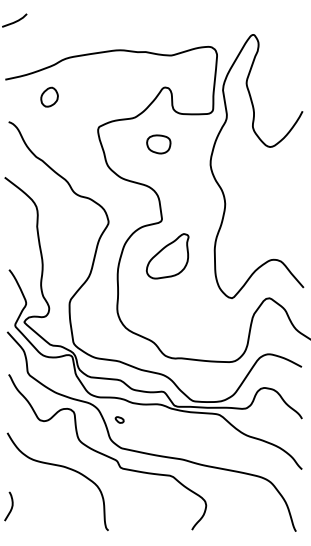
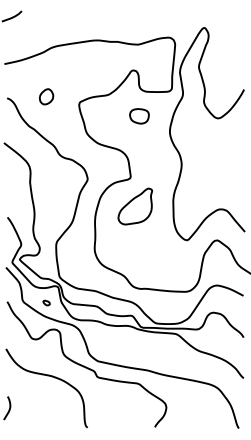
part: (49, 96) -> (46, 96), moved
part: (158, 144) -> (139, 116), moved
part: (119, 419) -> (46, 302), moved

